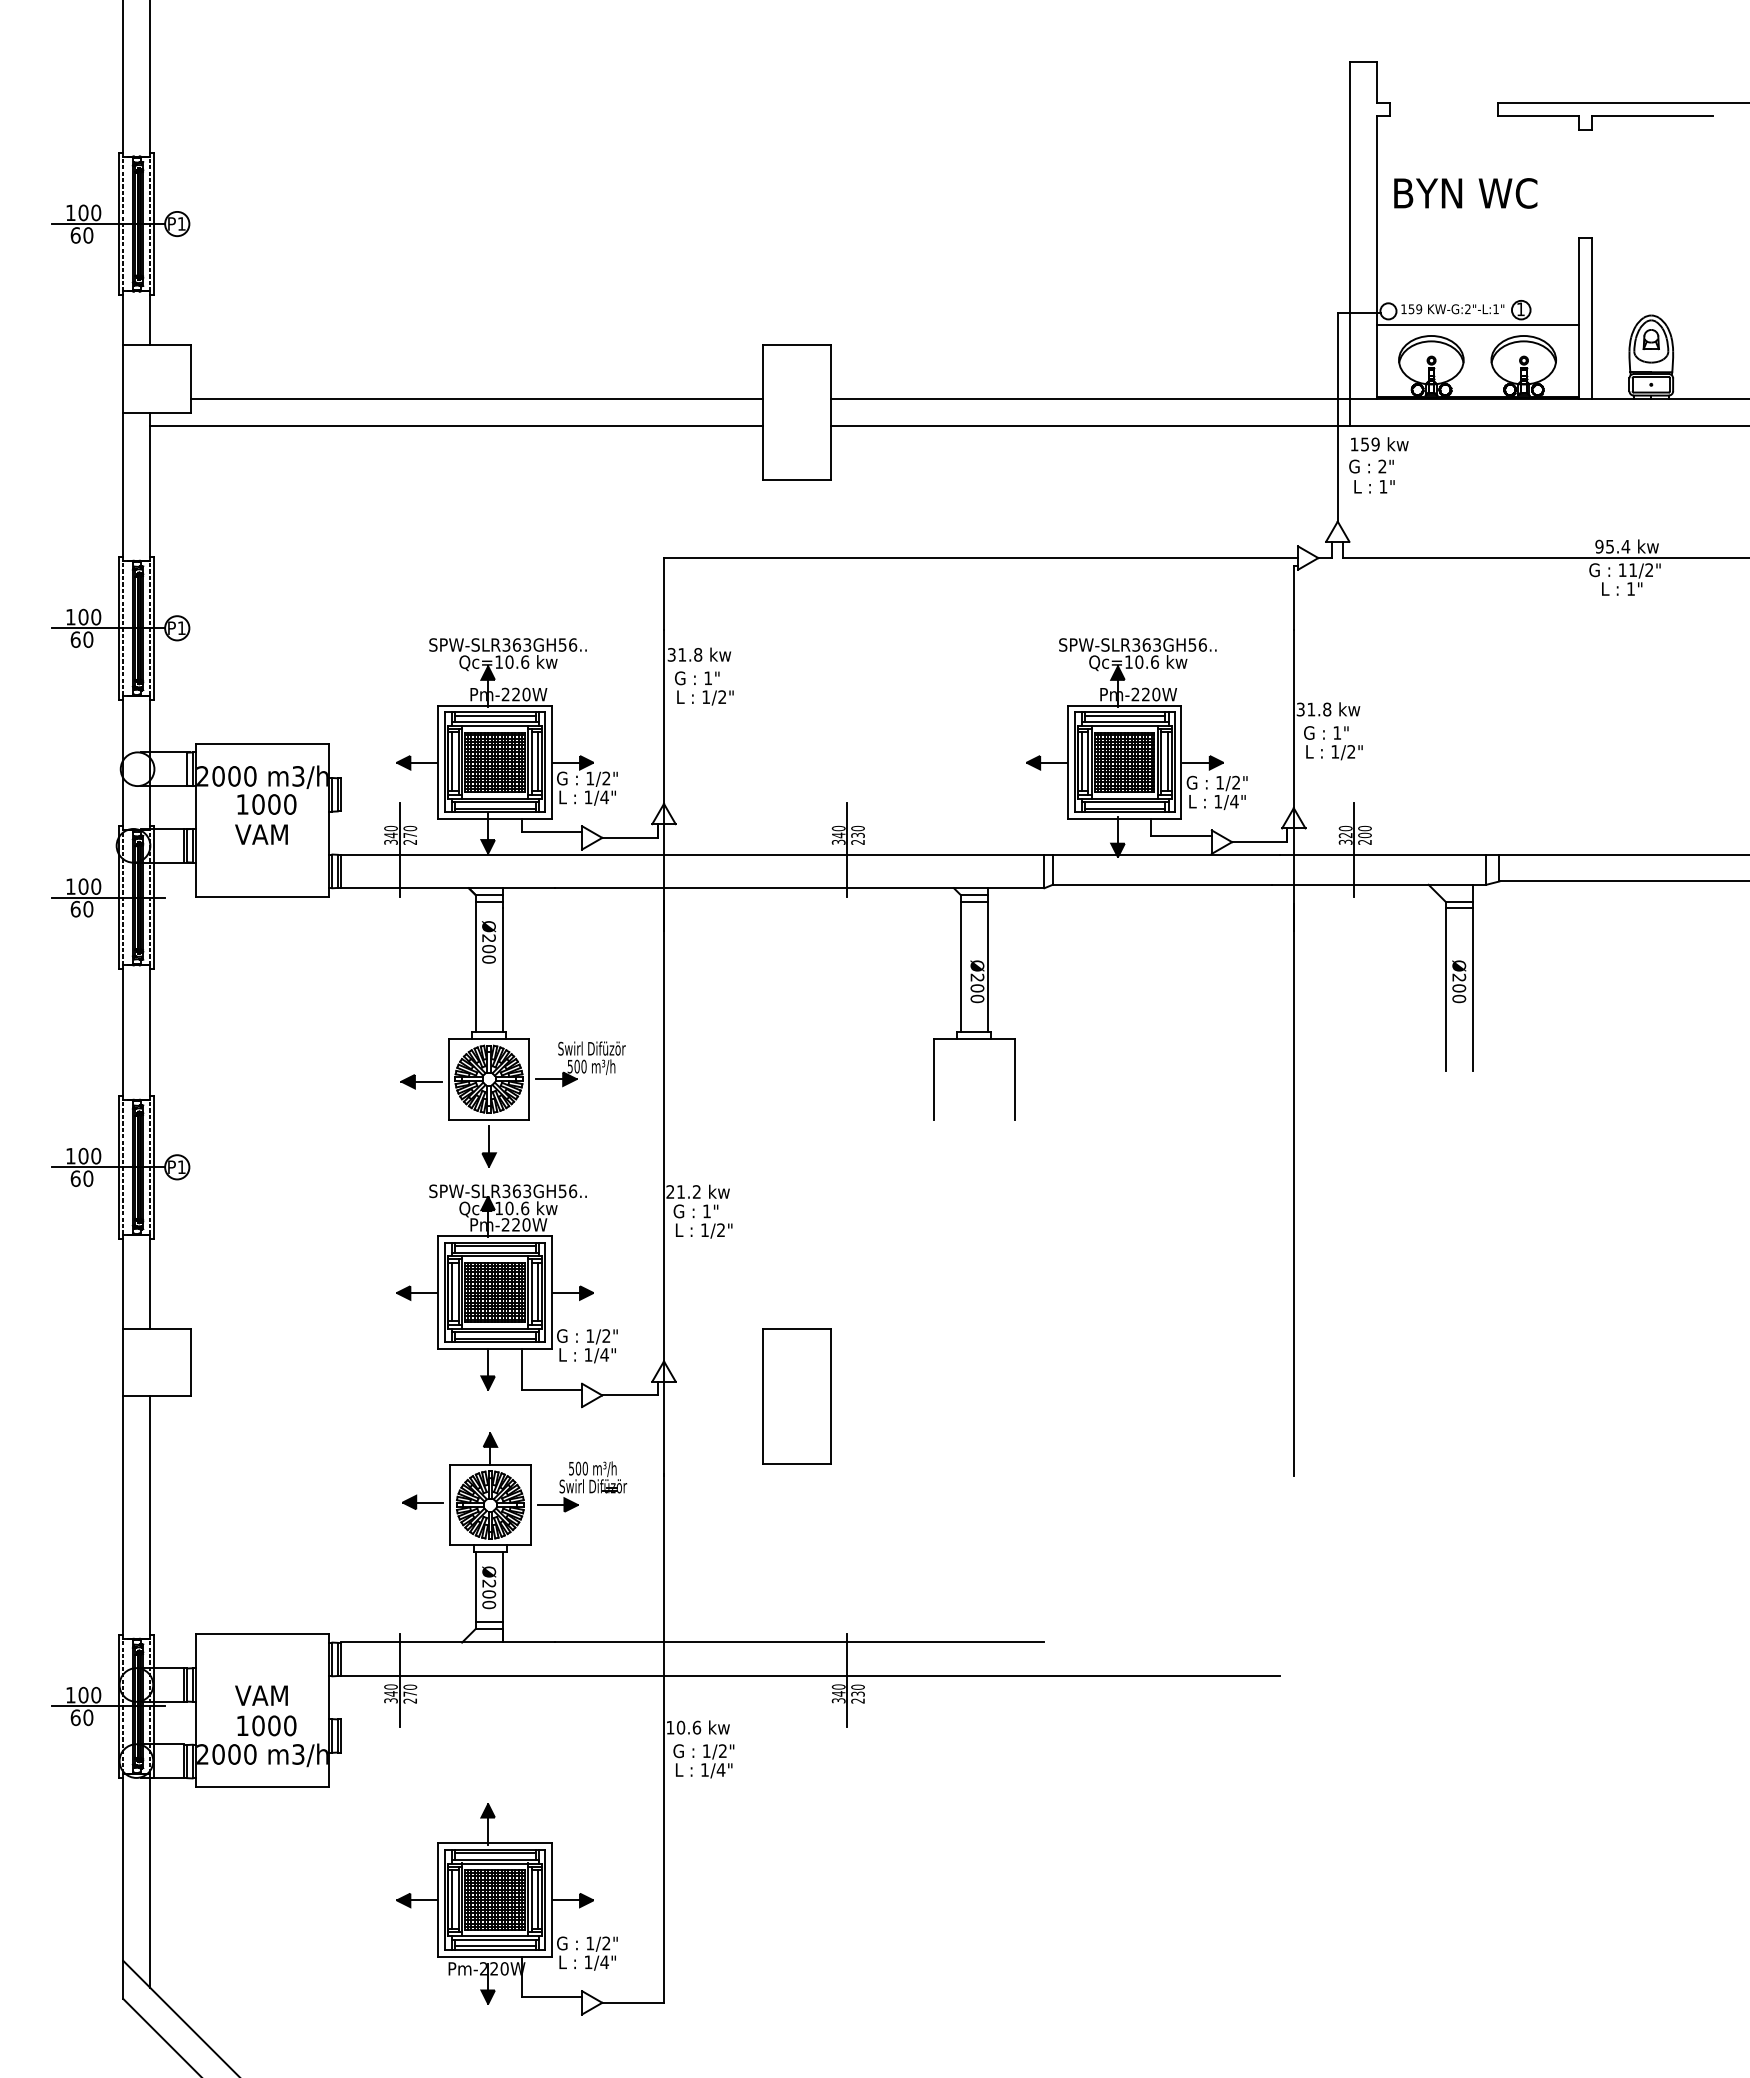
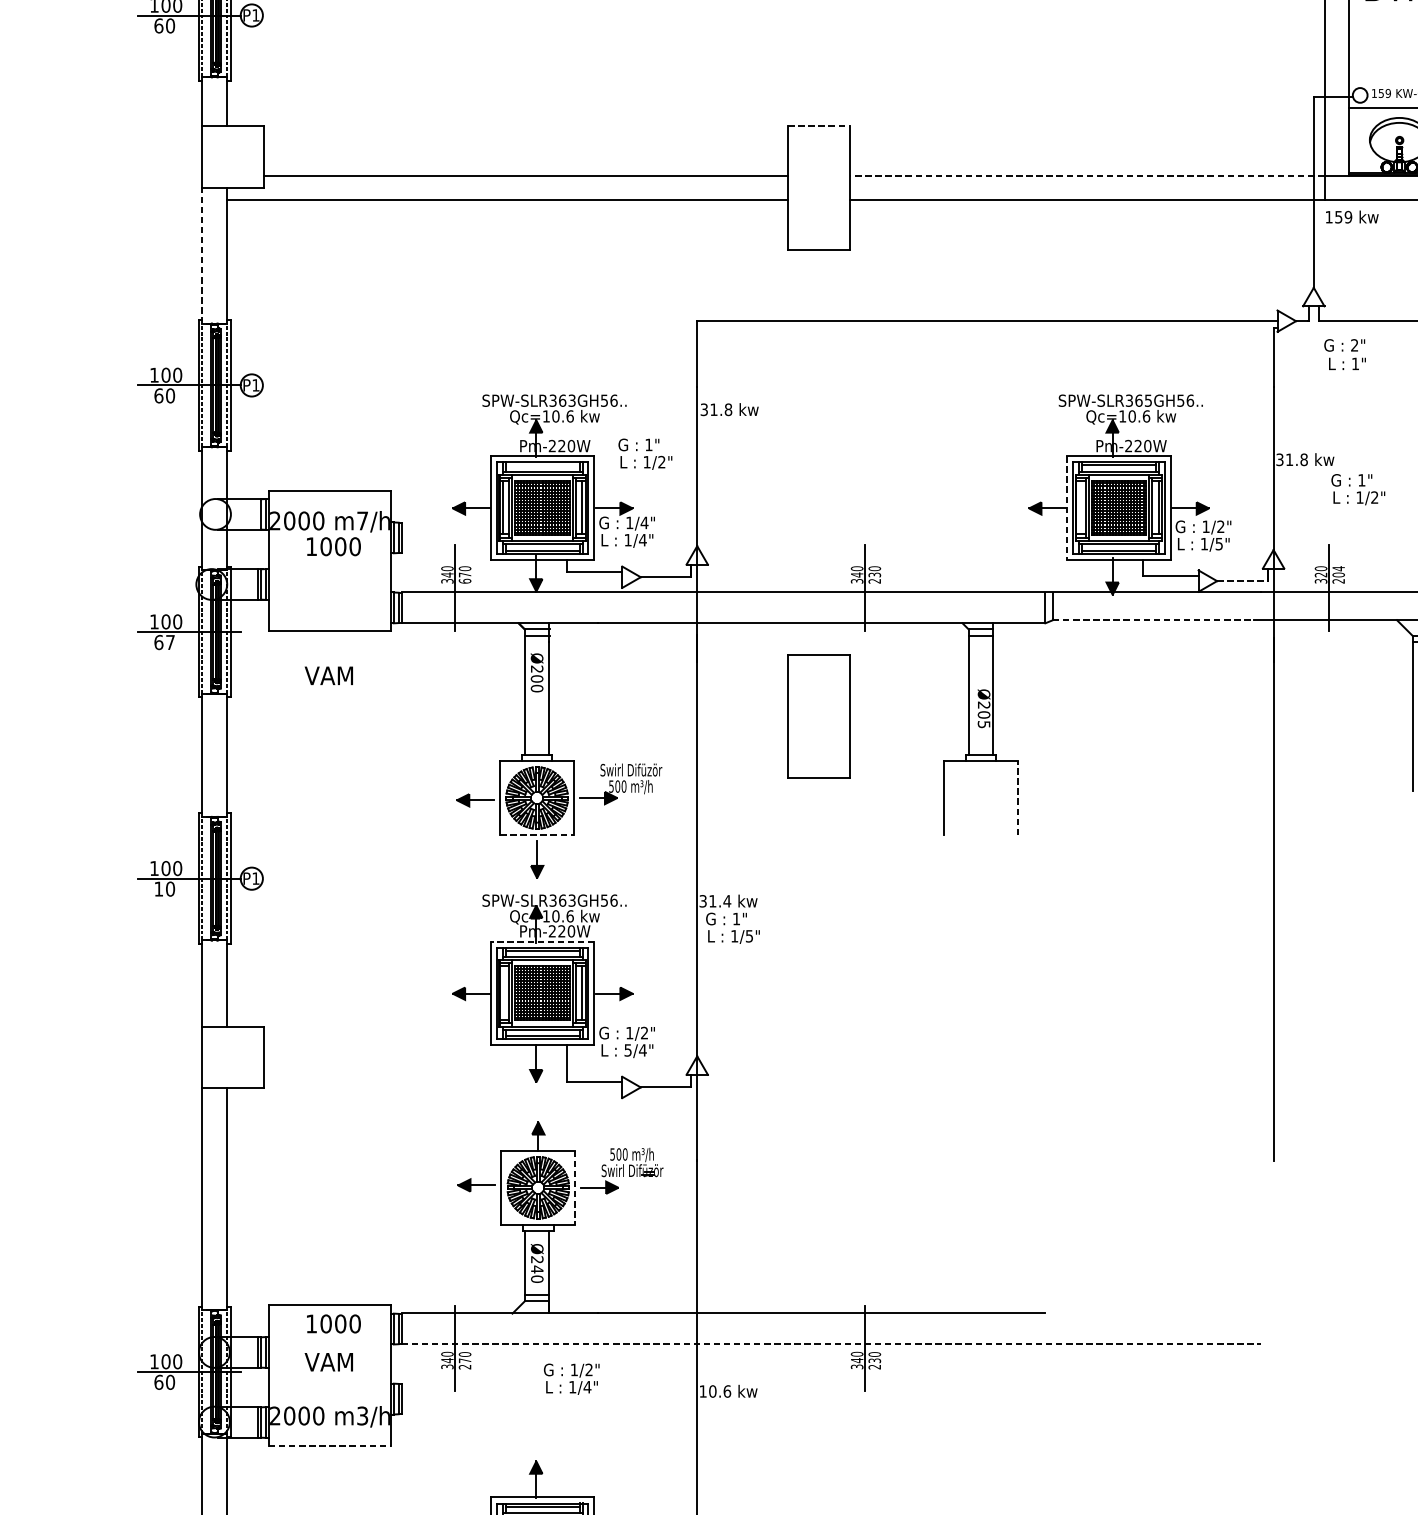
line: (797, 345) -> (819, 126), solid -> dashed
line: (1089, 399) -> (1086, 176), solid -> dashed
text: (1371, 476) -> (1344, 354), moved
line: (123, 486) -> (202, 255), solid -> dashed
text: (1156, 644) -> (1147, 400), SPW-SLR363GH56.. -> SPW-SLR365GH56..
text: (704, 688) -> (645, 454), moved
line: (495, 715) -> (543, 465), removed
text: (1333, 743) -> (1358, 489), moved
line: (1081, 761) -> (1079, 507), removed
line: (1068, 762) -> (1067, 508), solid -> dashed
text: (298, 776) -> (362, 521), m3/h -> m7/h
text: (606, 778) -> (644, 522), 1/2" -> 1/4"
text: (1234, 801) -> (1219, 543), 1/4" -> 1/5"
text: (1364, 828) -> (1338, 568), 200 -> 204
text: (261, 834) -> (328, 675), moved
text: (410, 841) -> (465, 580), 270 -> 670
line: (1259, 842) -> (1242, 581), solid -> dashed
line: (1162, 884) -> (1153, 619), solid -> dashed
text: (88, 908) -> (170, 641), 60 -> 67
text: (977, 998) -> (984, 724), Ø200 -> Ø205
line: (1014, 1078) -> (1017, 797), solid -> dashed
line: (489, 1119) -> (537, 834), solid -> dashed
text: (75, 1178) -> (158, 888), 60 -> 10
text: (683, 1191) -> (715, 900), 21.2 -> 31.4
text: (720, 1230) -> (748, 936), 1/2" -> 1/5"
line: (494, 1235) -> (542, 941), solid -> dashed
line: (451, 1291) -> (502, 992), removed
text: (588, 1354) -> (628, 1049), 1/4" -> 5/4"
part: (796, 1396) -> (818, 716), moved
line: (530, 1505) -> (575, 1188), solid -> dashed
text: (489, 1594) -> (537, 1269), Ø200 -> Ø240
line: (810, 1675) -> (831, 1343), solid -> dashed
text: (266, 1725) -> (333, 1323), moved
text: (703, 1761) -> (571, 1379), moved
line: (262, 1787) -> (329, 1446), solid -> dashed

